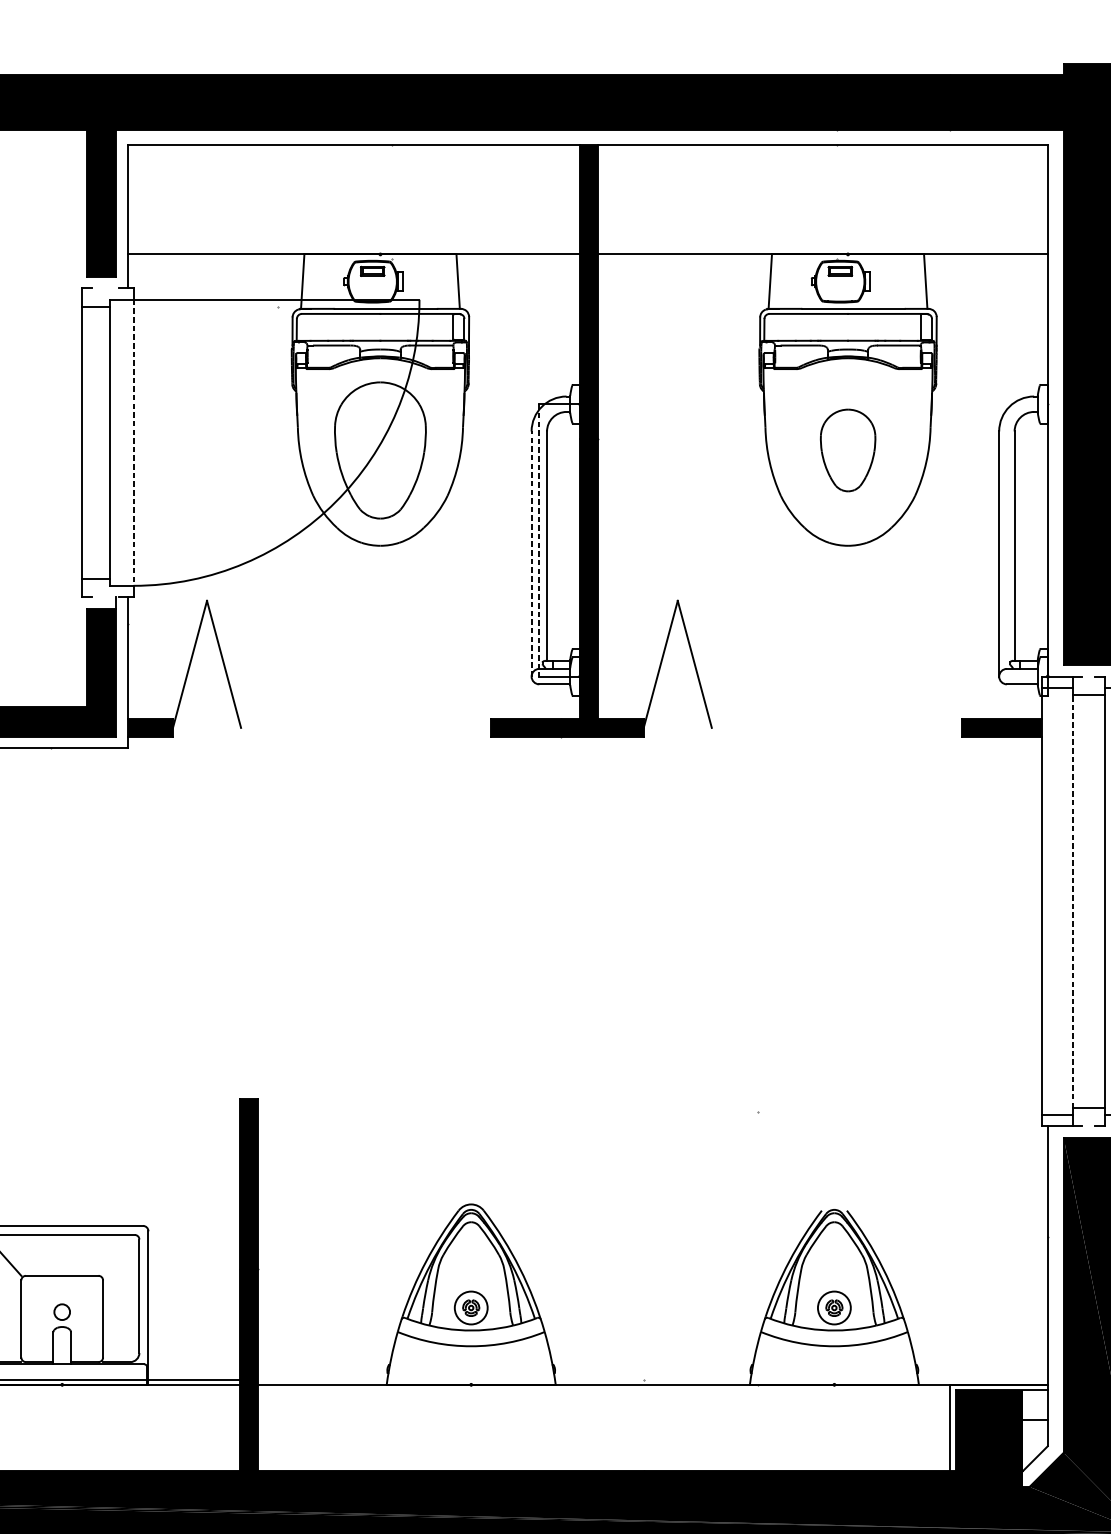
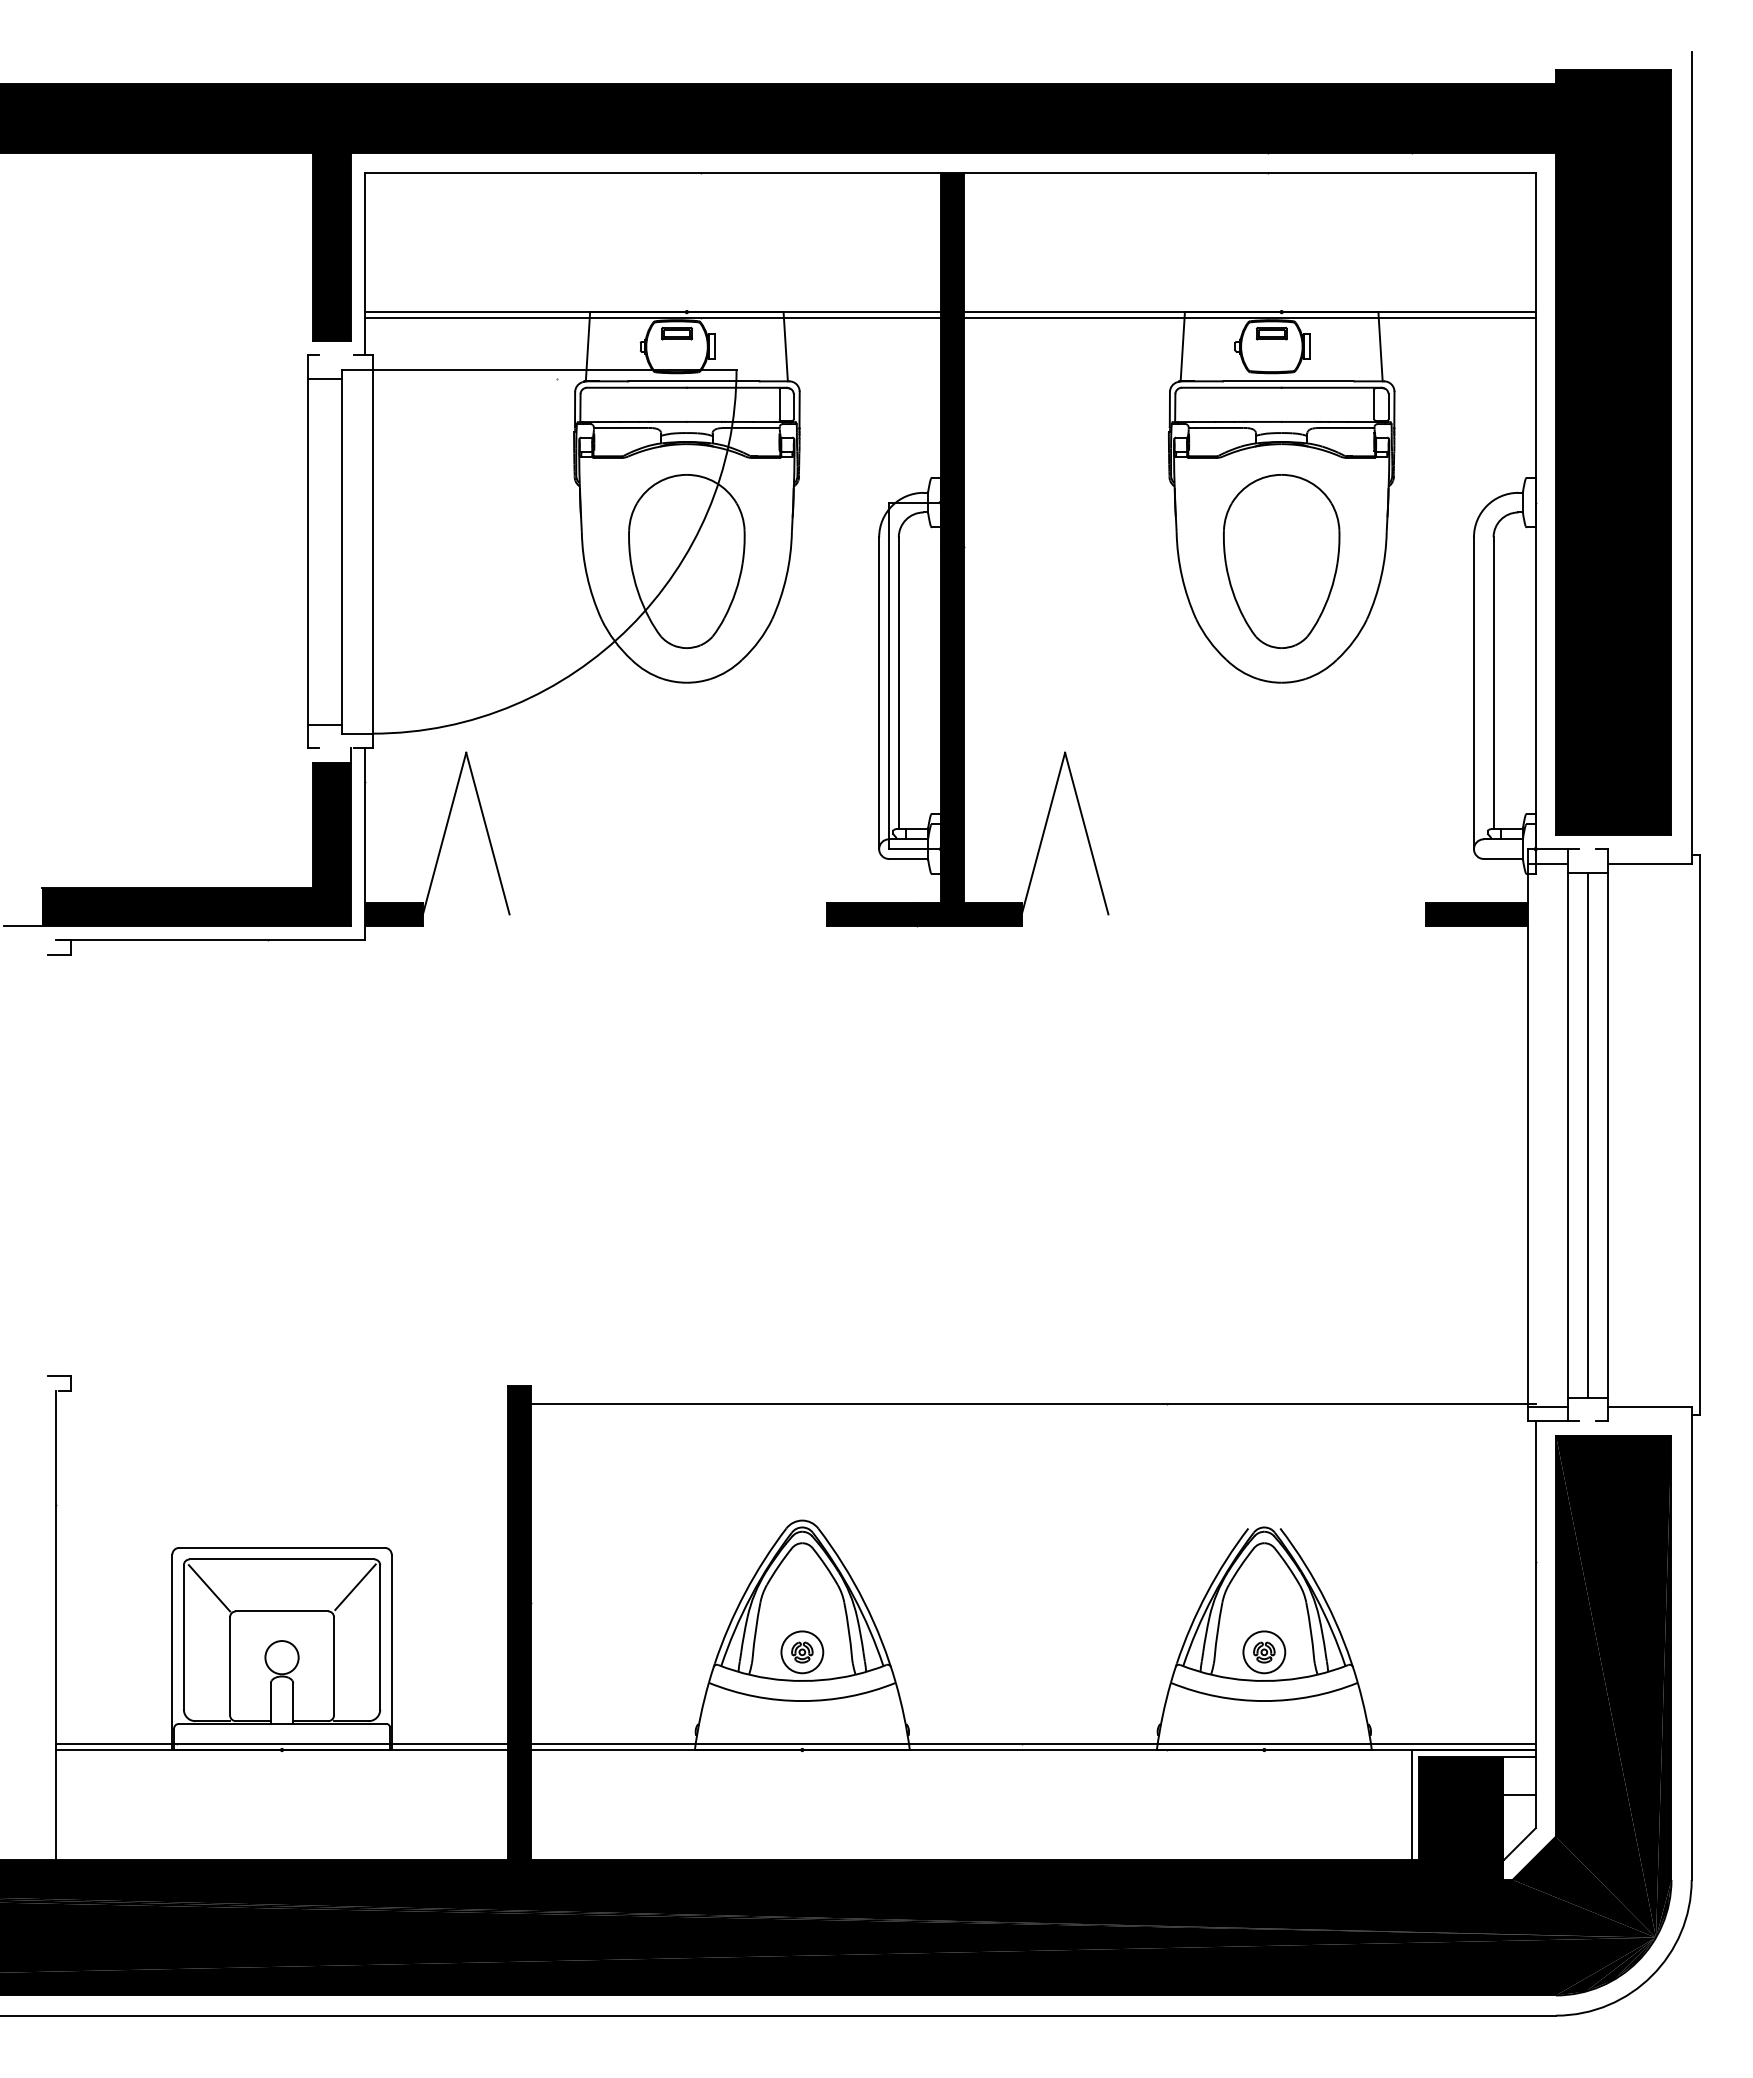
line: (353, 258) -> (652, 317), added
line: (822, 258) -> (1249, 317), added
line: (133, 442) -> (372, 551), dashed -> solid
part: (847, 450) -> (1281, 561), size x1.67
line: (538, 540) -> (888, 676), dashed -> solid
line: (531, 554) -> (879, 693), dashed -> solid
line: (1072, 901) -> (1567, 1135), dashed -> solid
line: (1088, 901) -> (1587, 1135), added
line: (652, 1112) -> (1032, 1403), added
line: (119, 1256) -> (355, 1586), added
circle: (61, 1312) -> (281, 1657), size x1.67
line: (652, 1380) -> (1032, 1744), added

